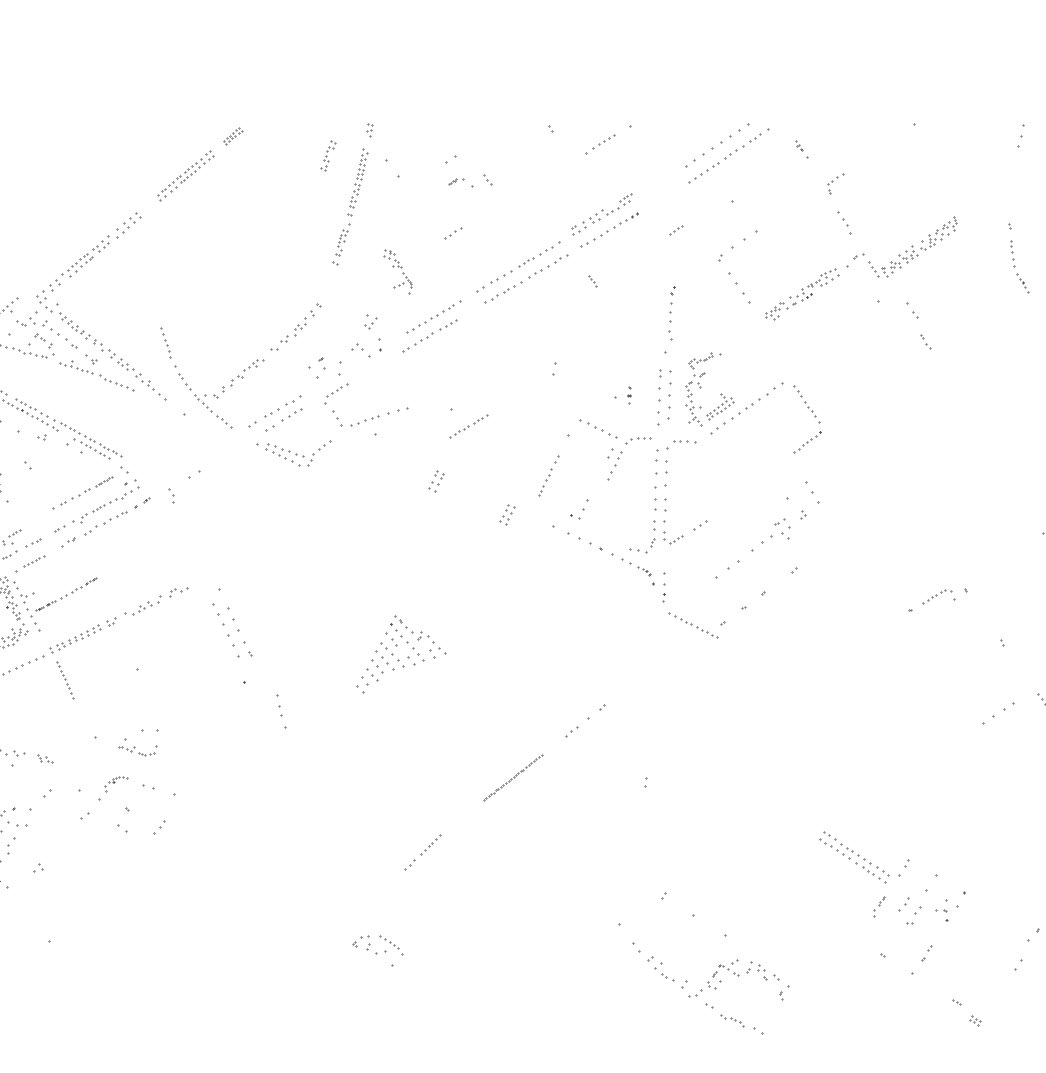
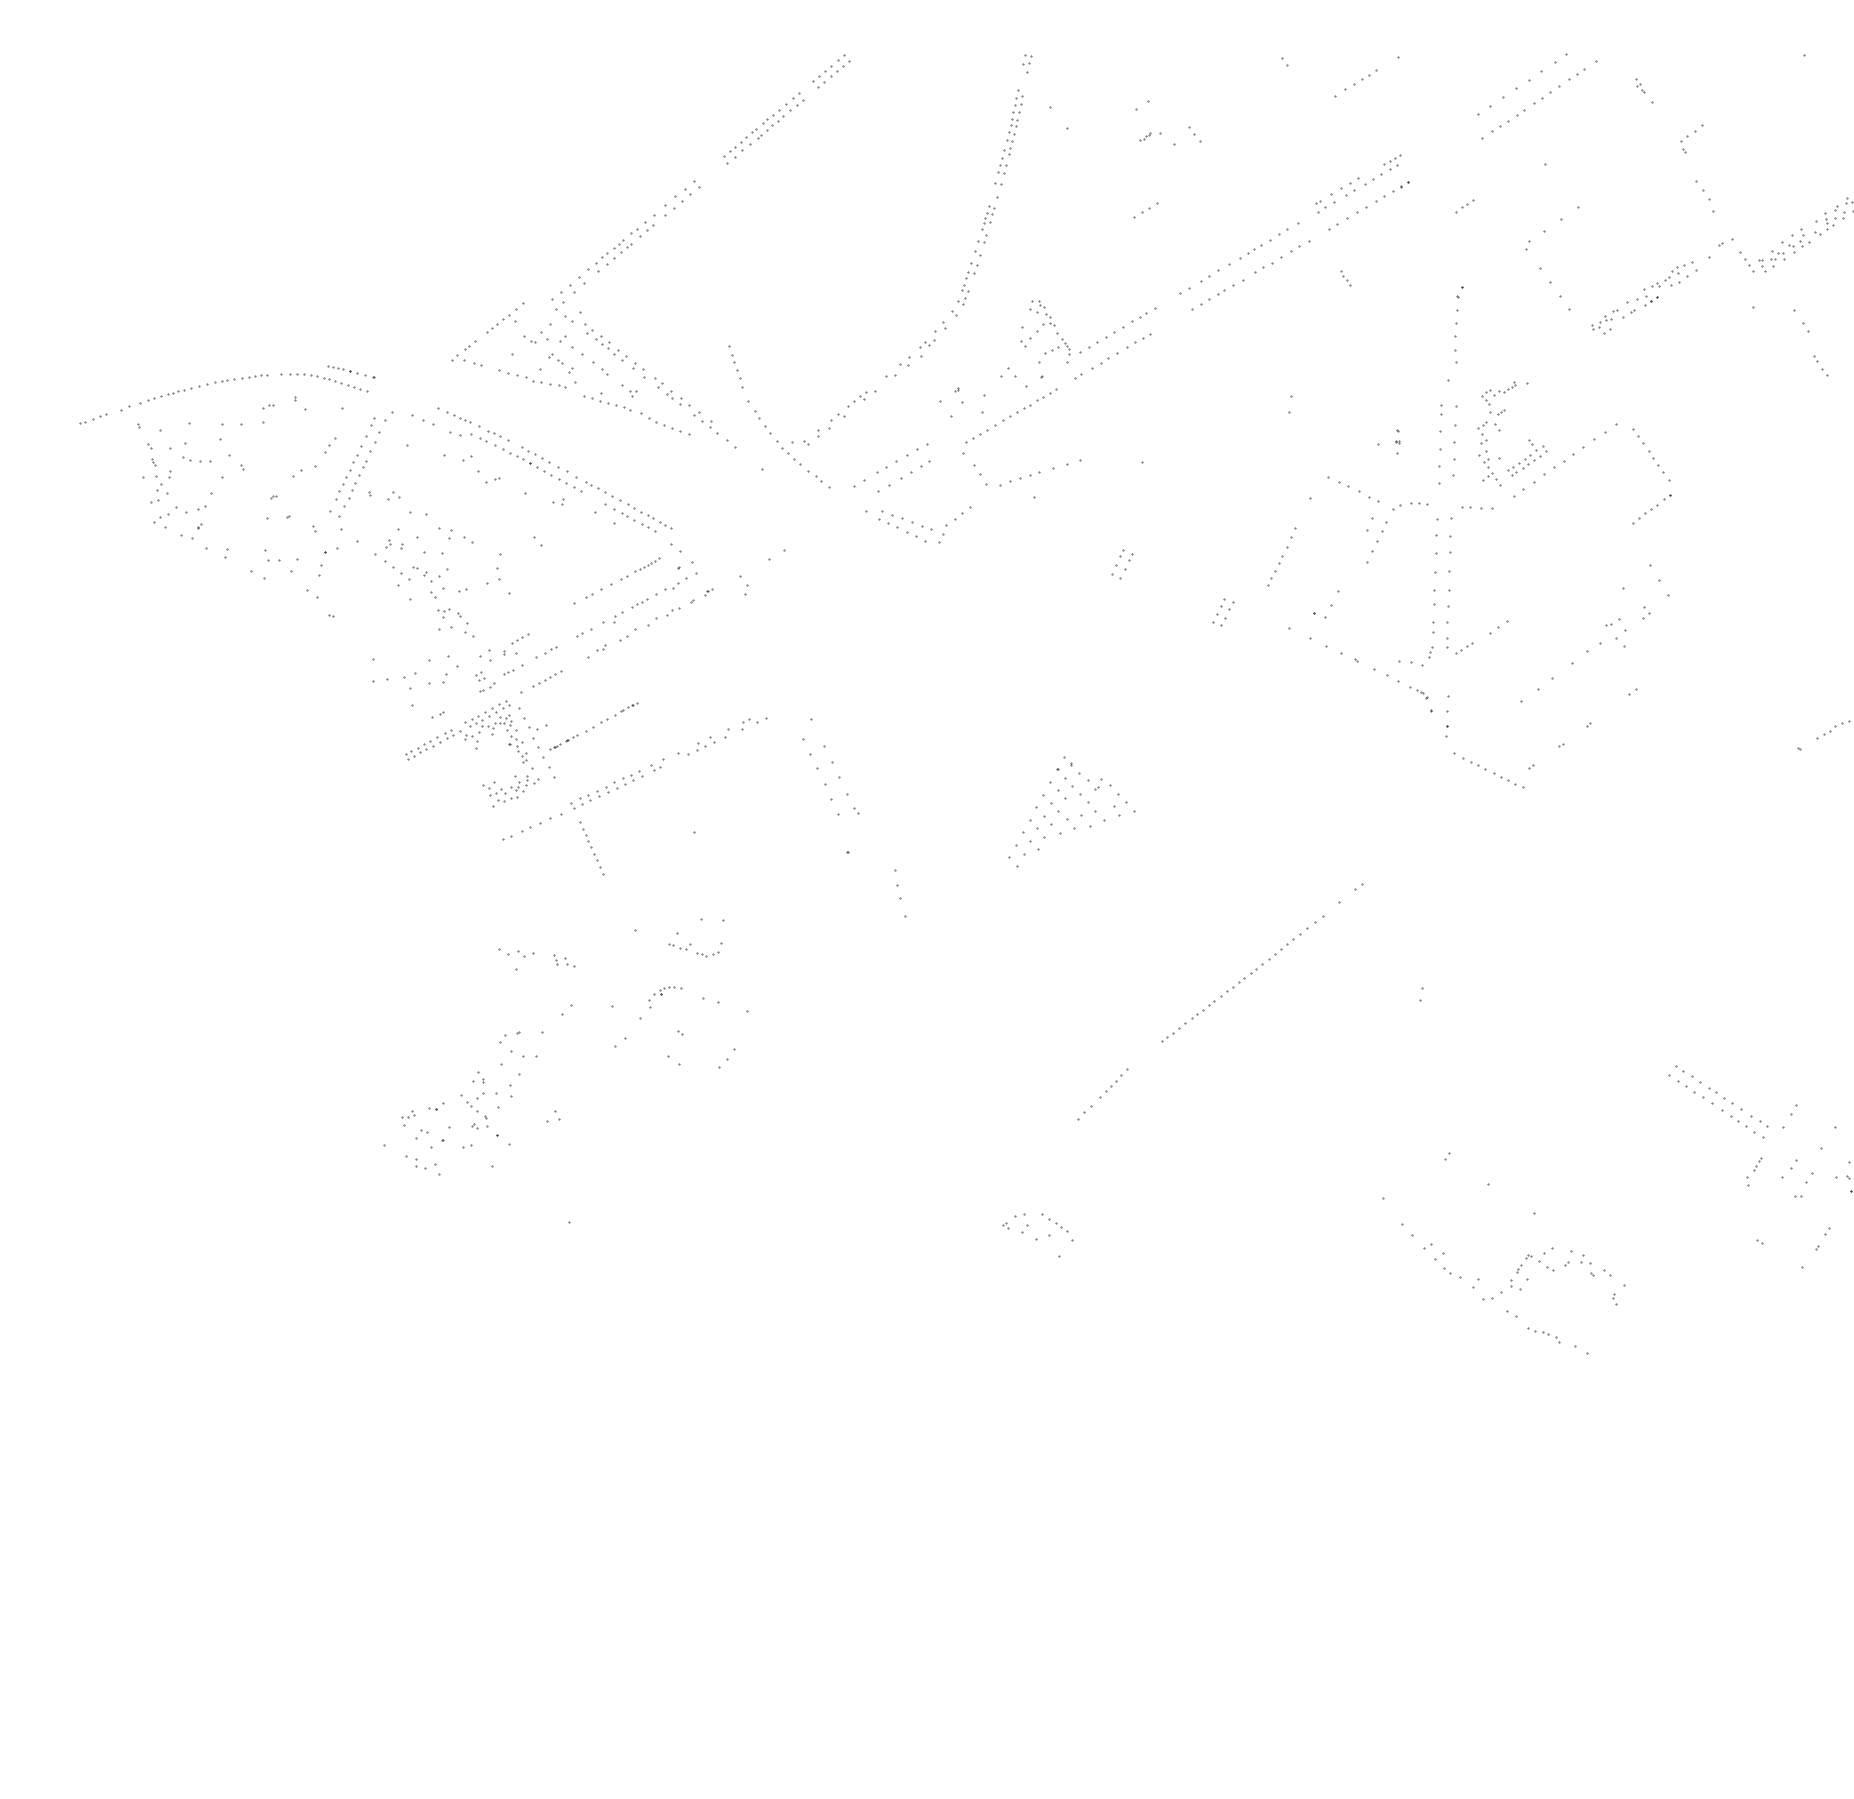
part: (232, 135) -> (831, 71), size x1.43
part: (328, 155) -> (967, 283), moved
part: (398, 266) -> (1050, 324), moved
part: (468, 425) -> (1029, 404), moved
part: (512, 777) -> (1231, 987), size x1.67

